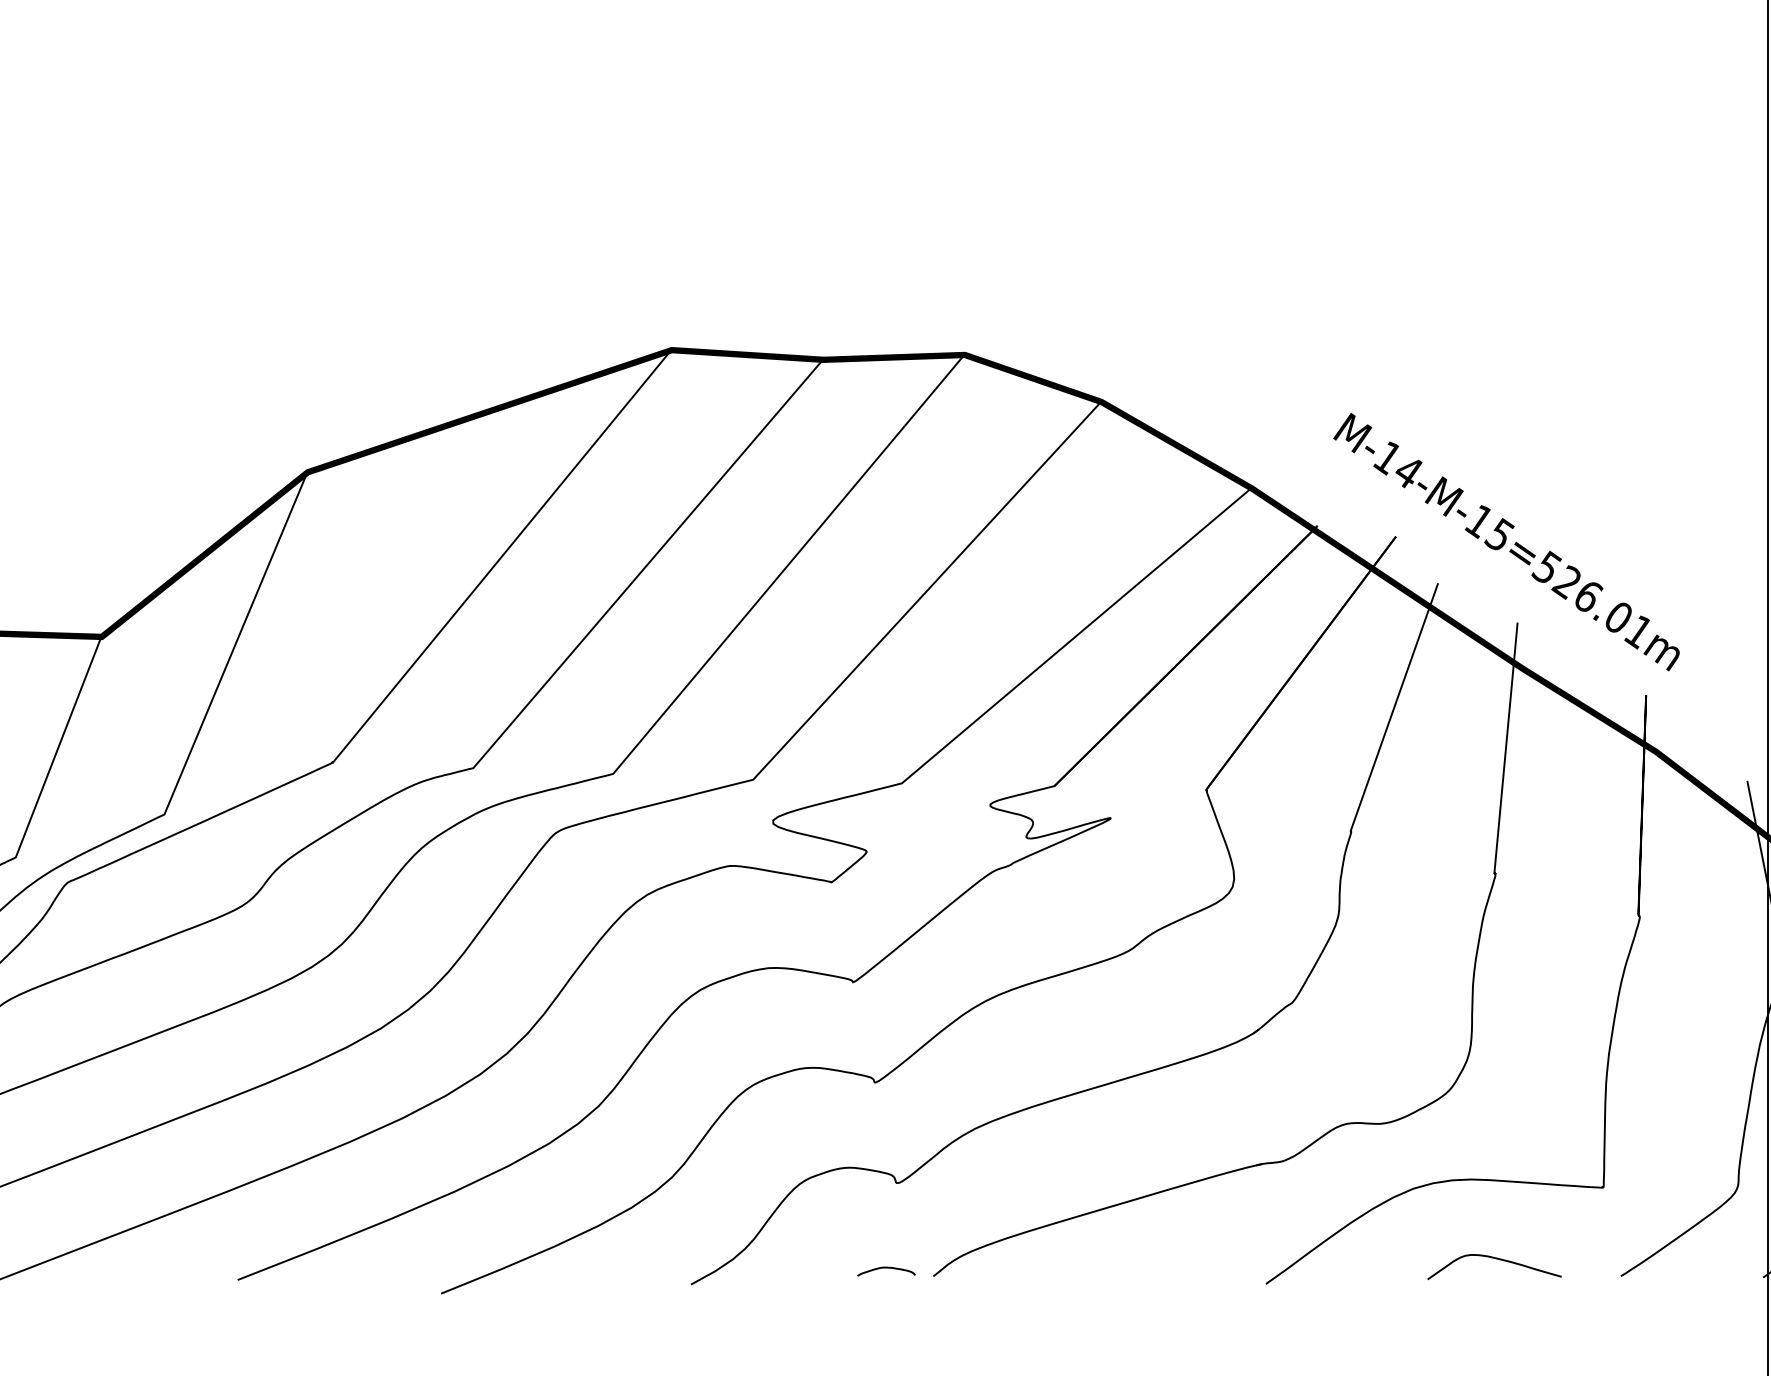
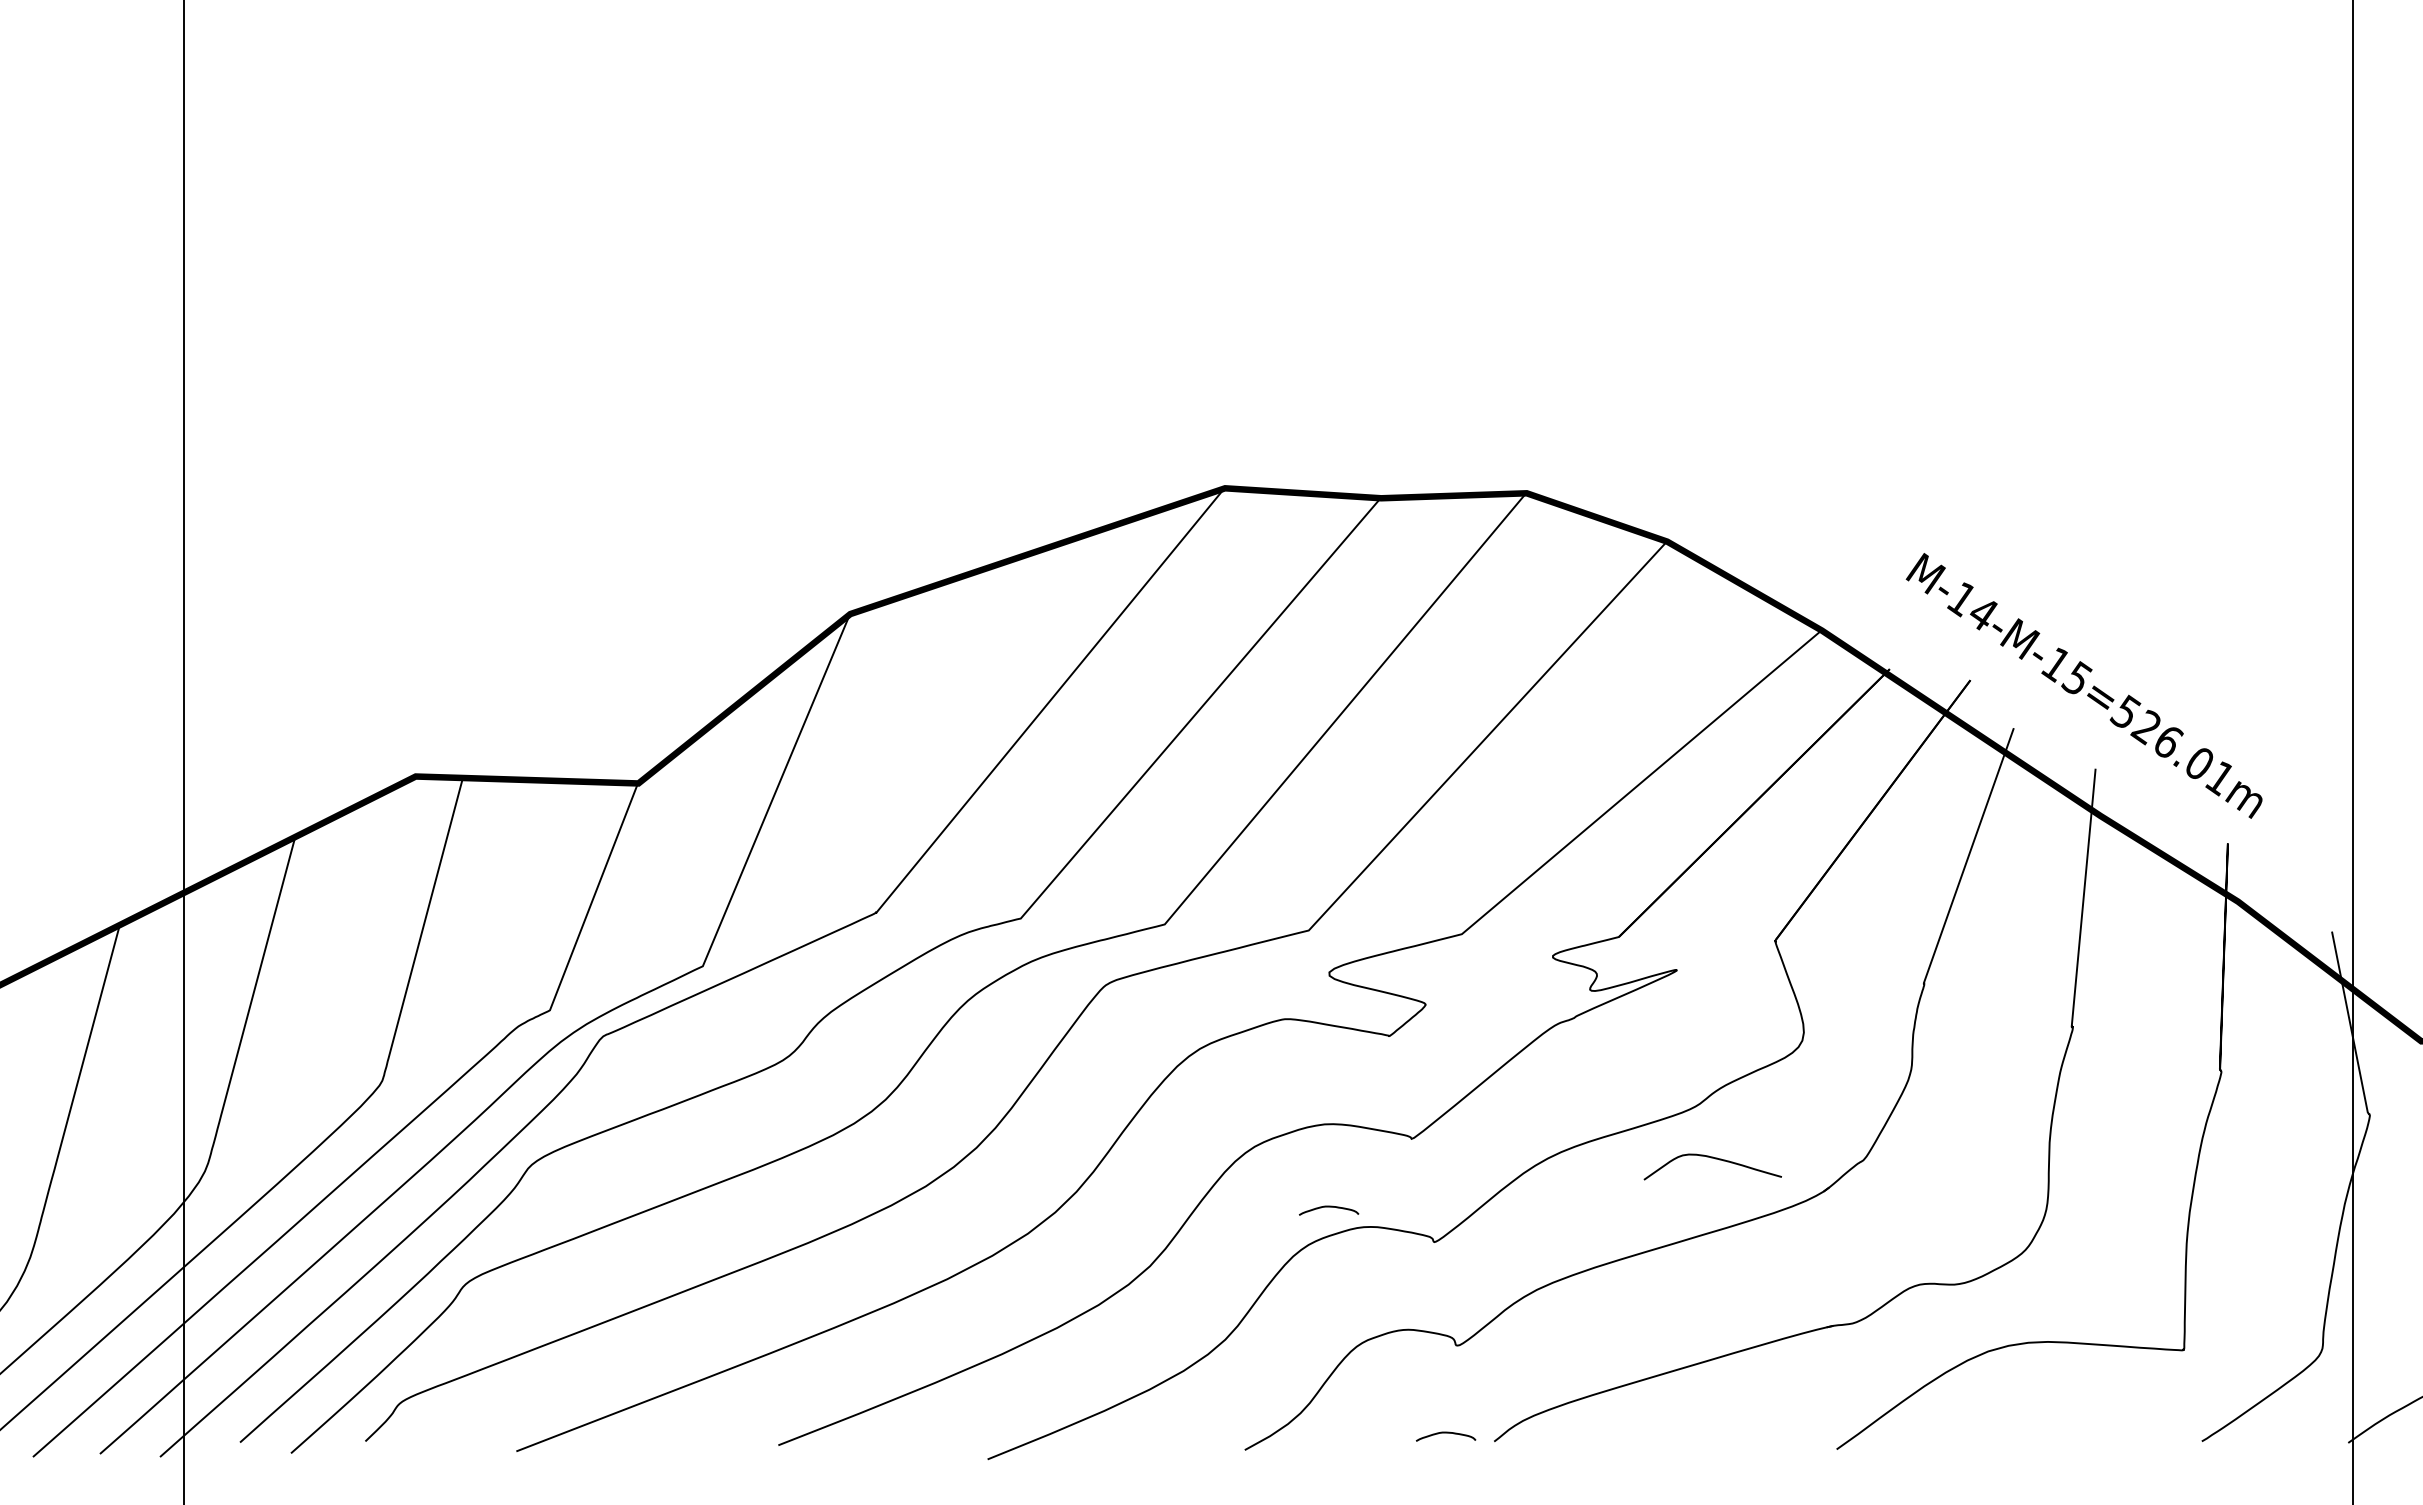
curve: (773, 1048) -> (1329, 1207), added
curve: (1497, 1259) -> (1715, 1159), moved

